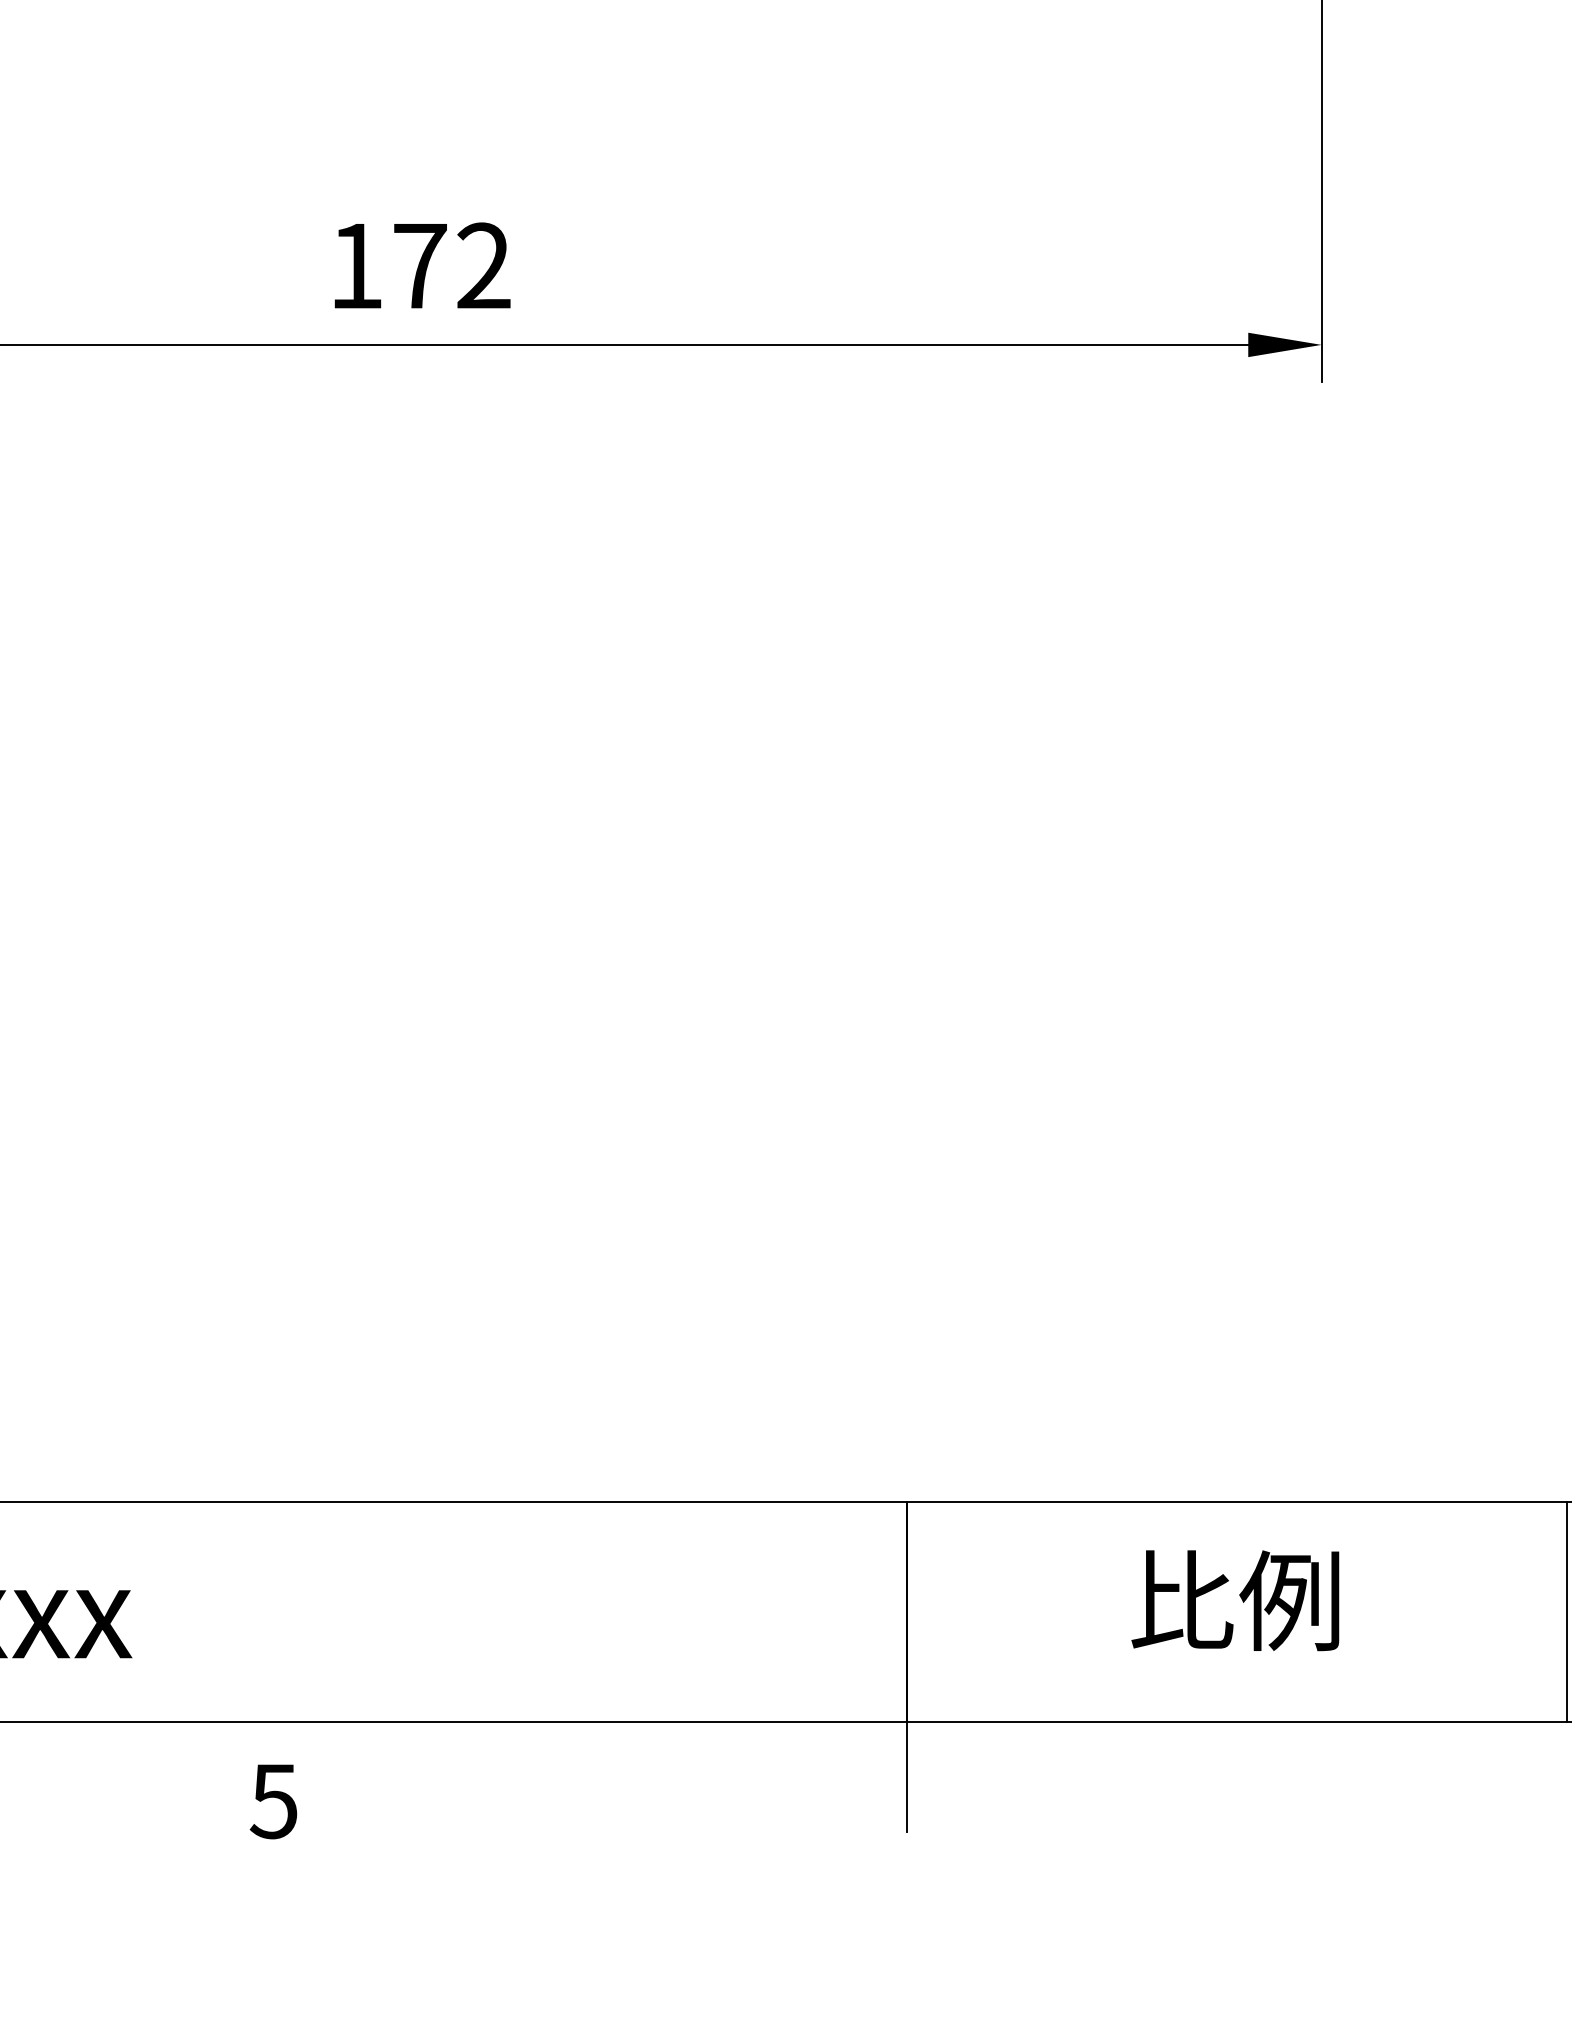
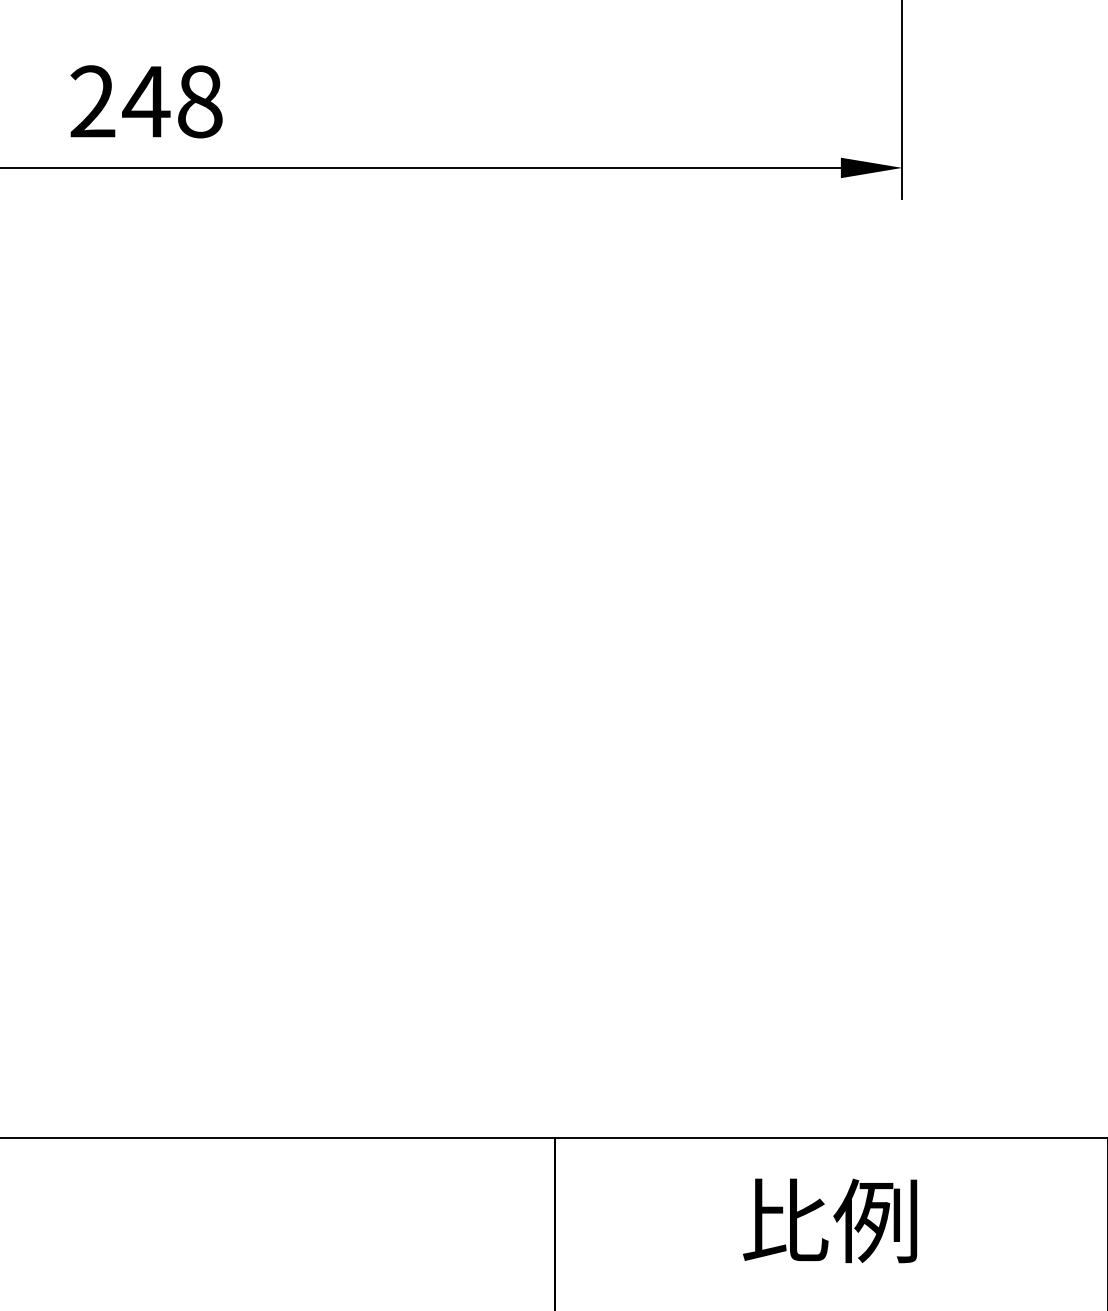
text: (419, 265) -> (145, 101), 172 -> 248

